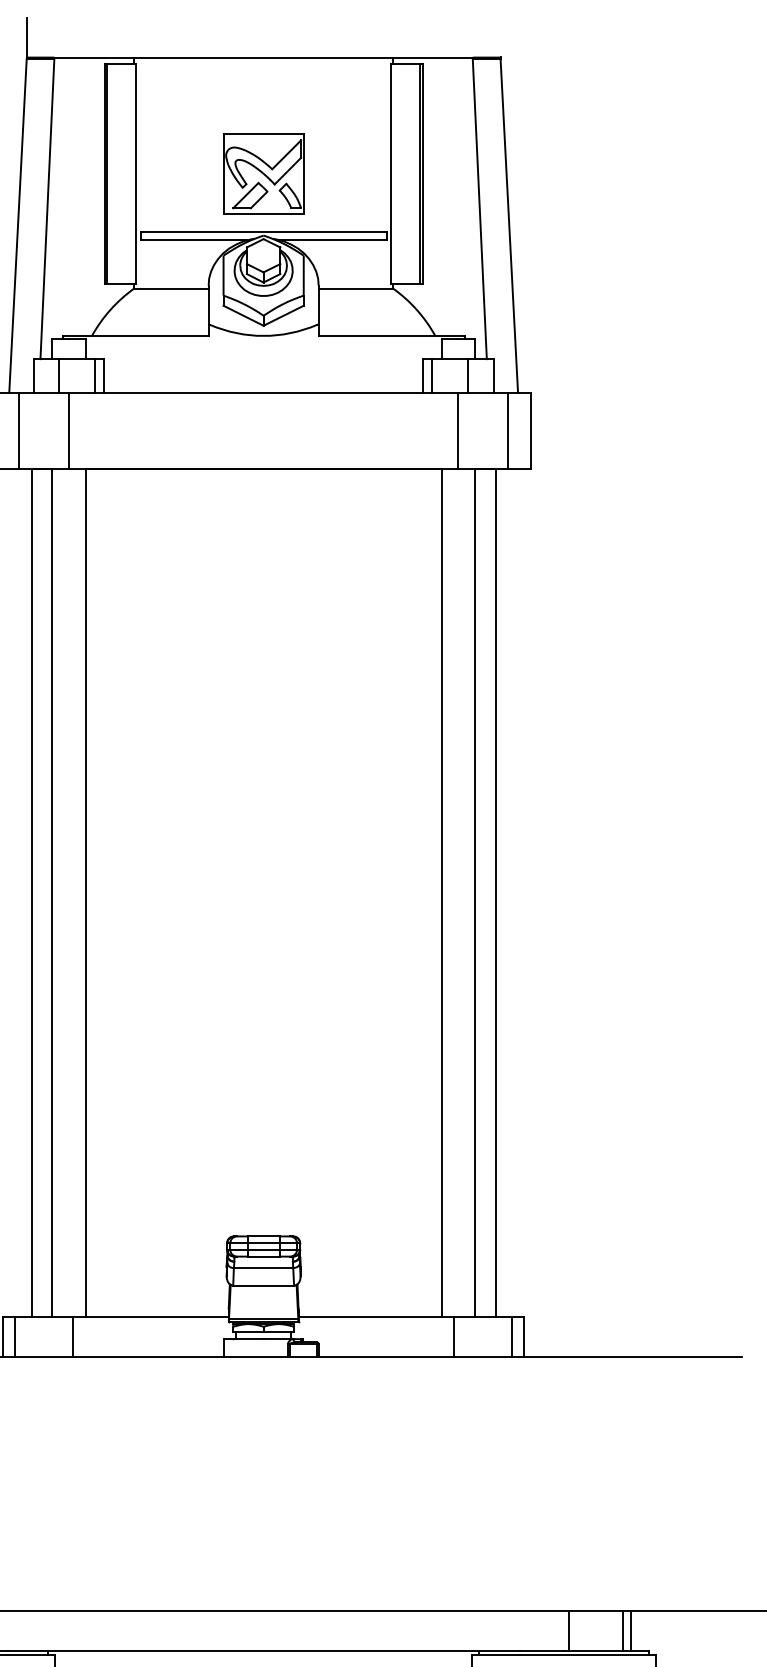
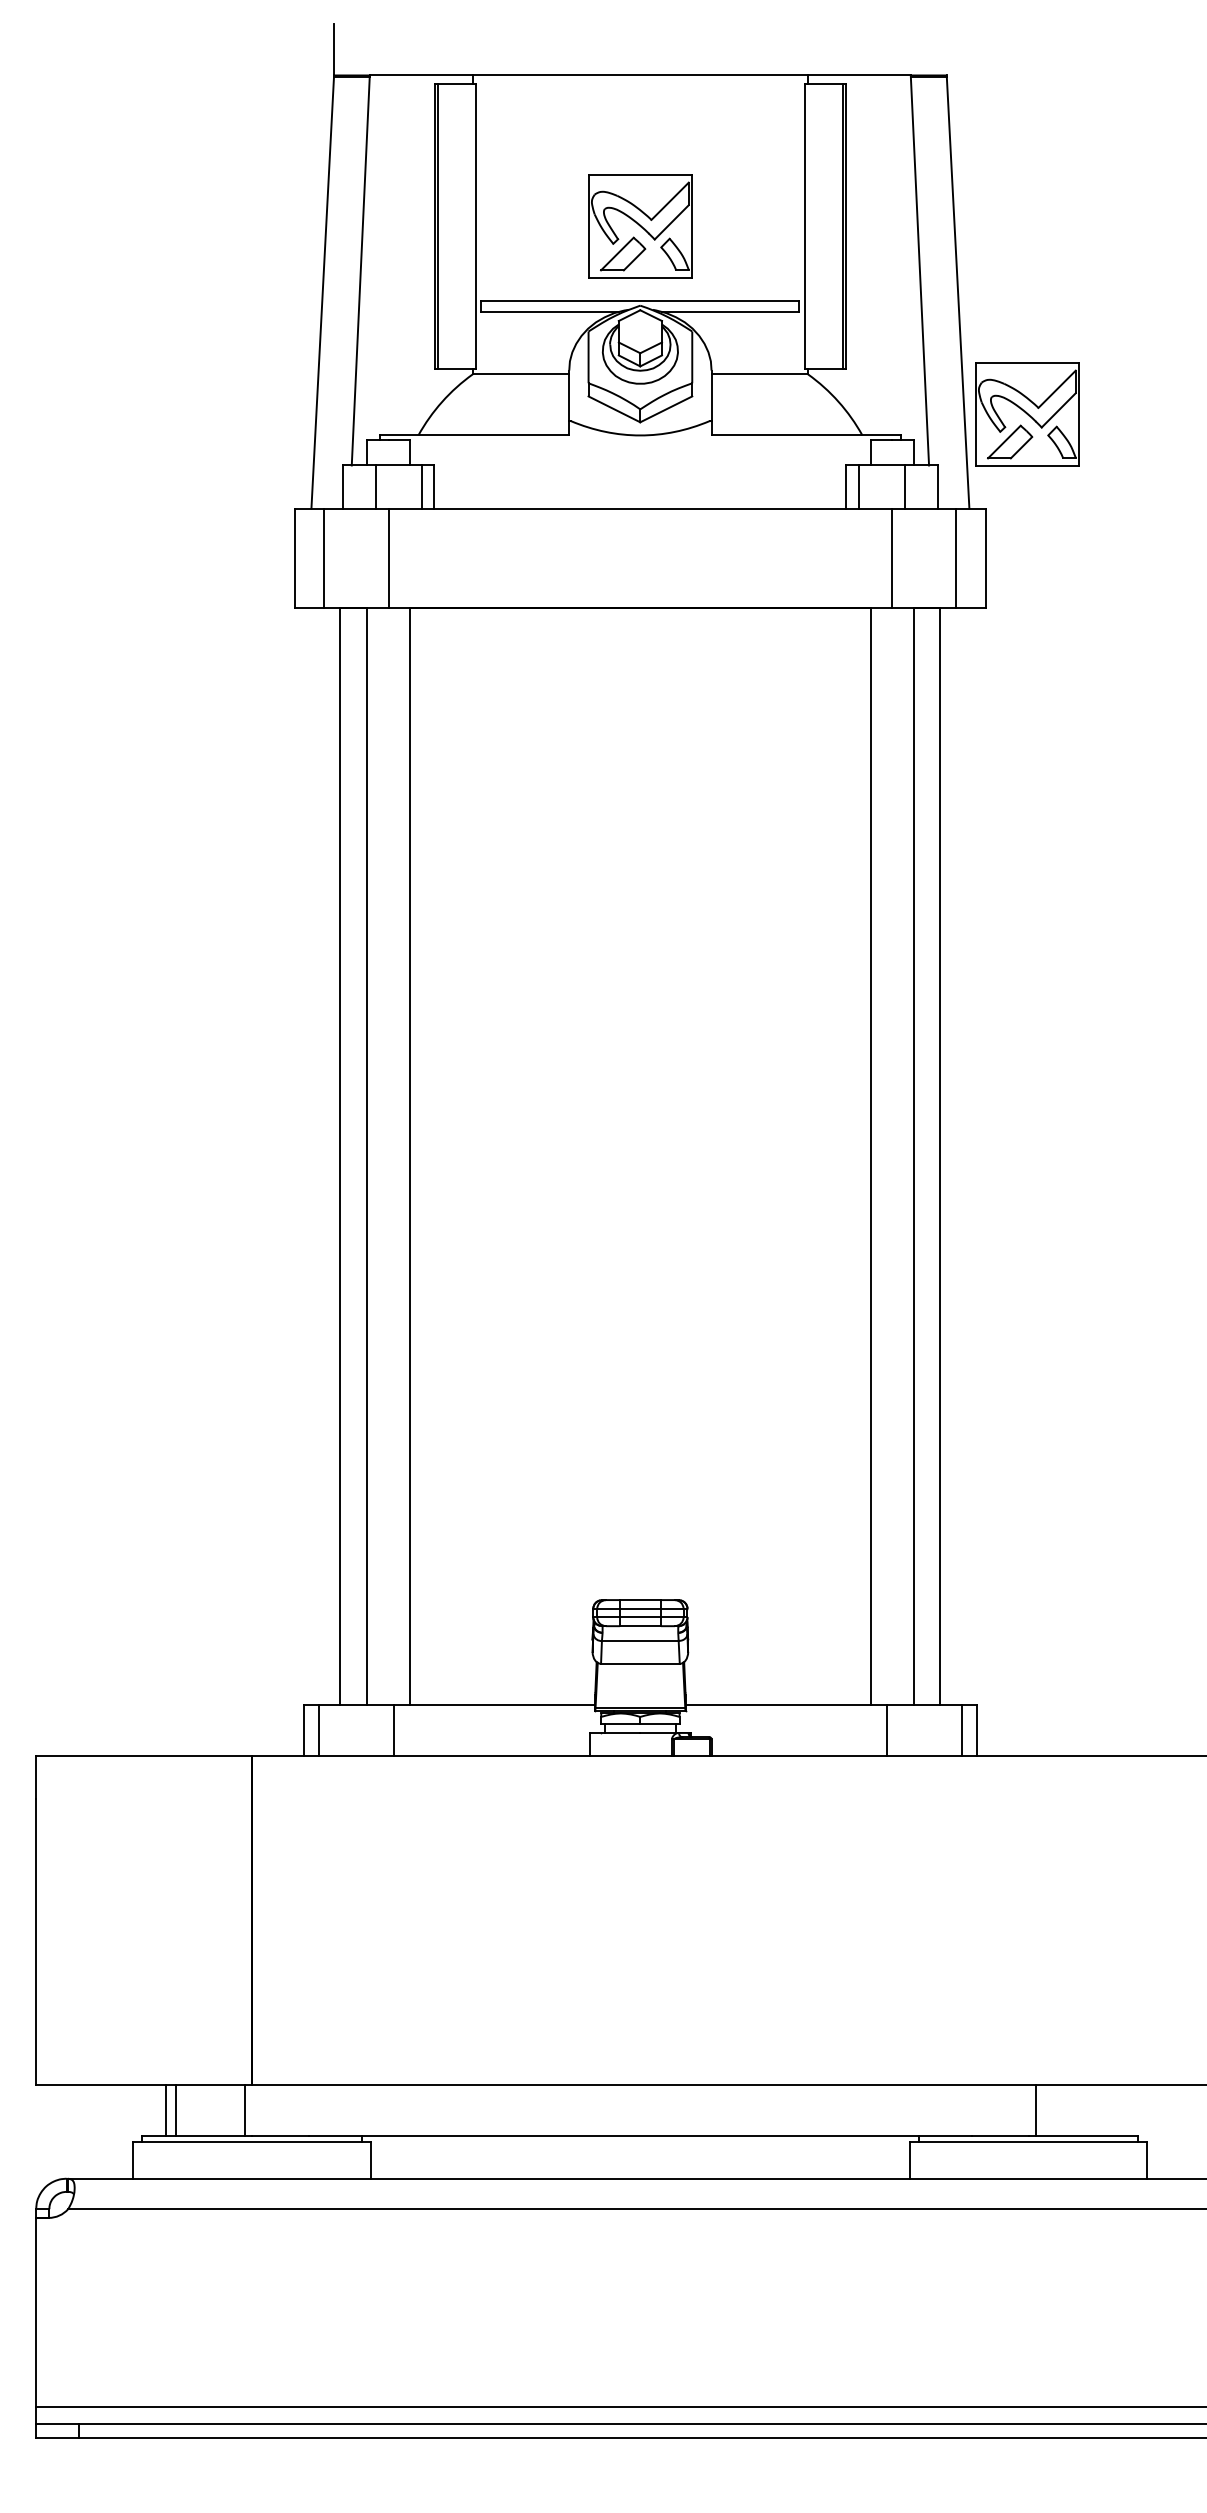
part: (562, 319) -> (1027, 414), added
line: (622, 1631) -> (1104, 2110), removed
line: (630, 1631) -> (1115, 2110), removed

